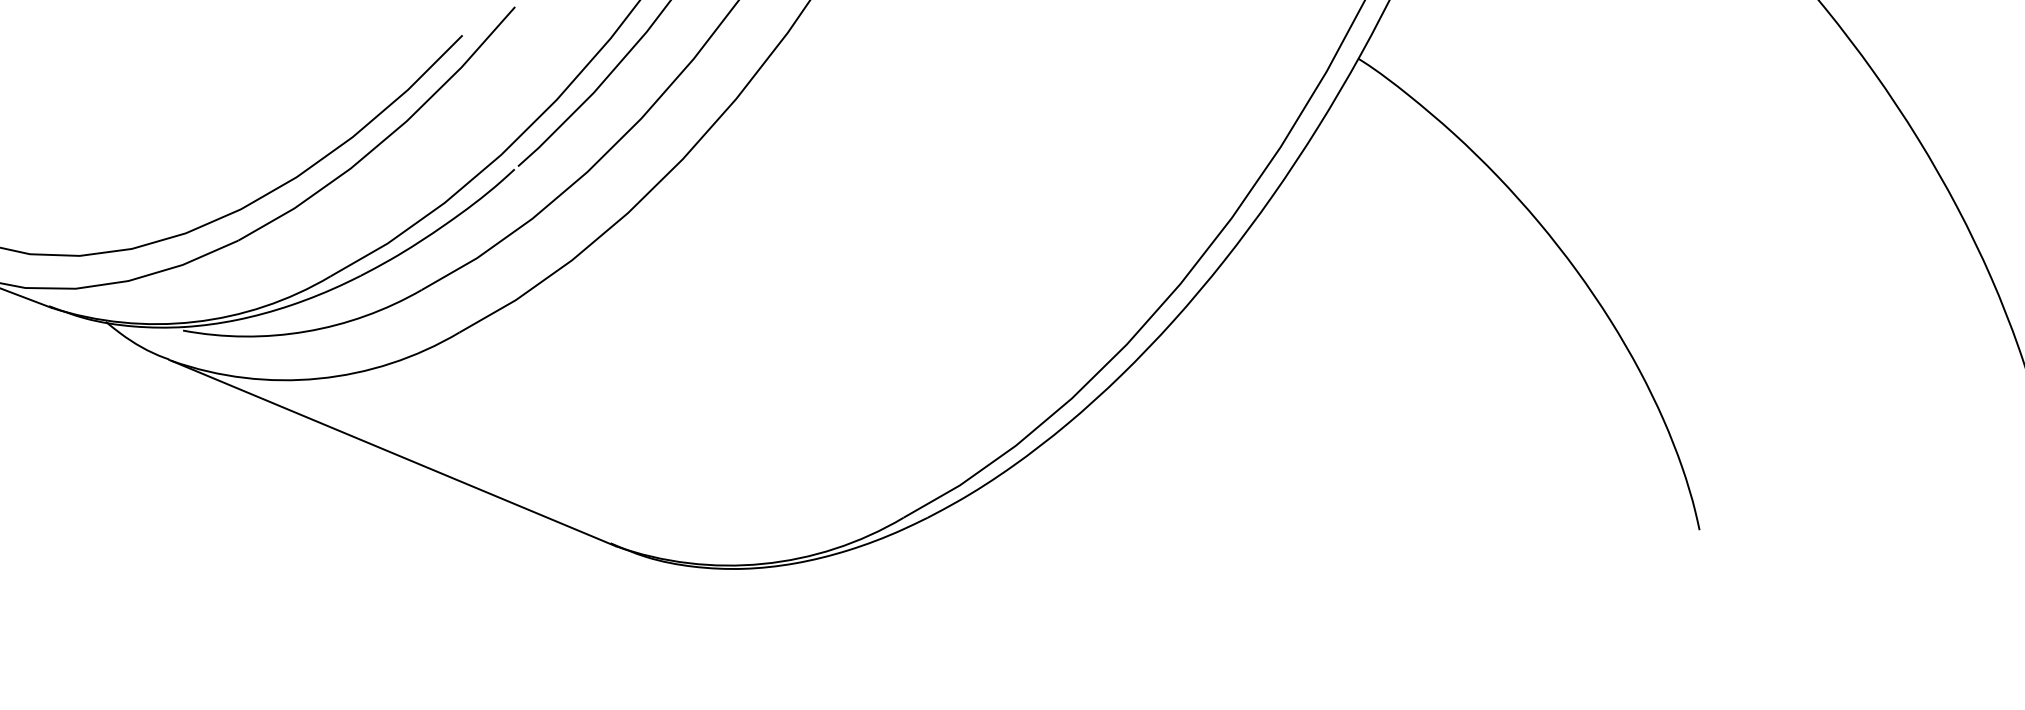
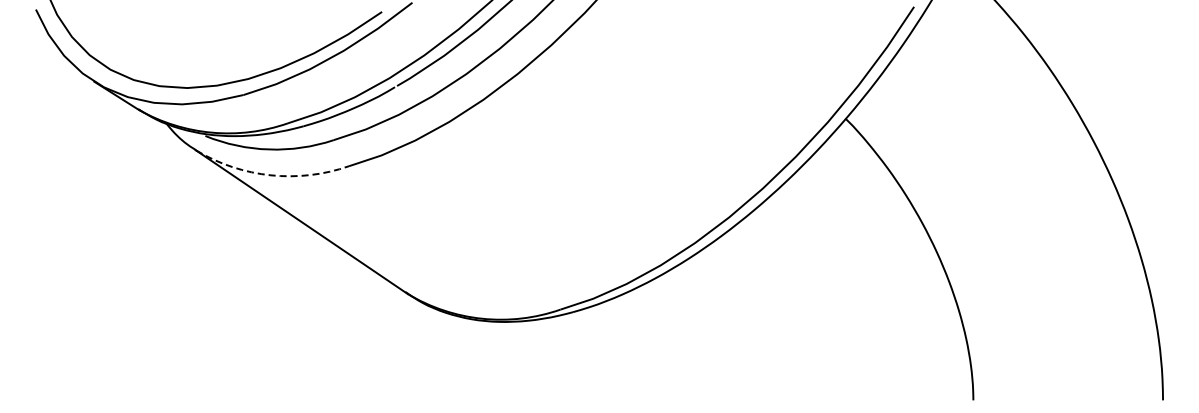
arc: (318, 379) -> (270, 175), solid -> dashed

